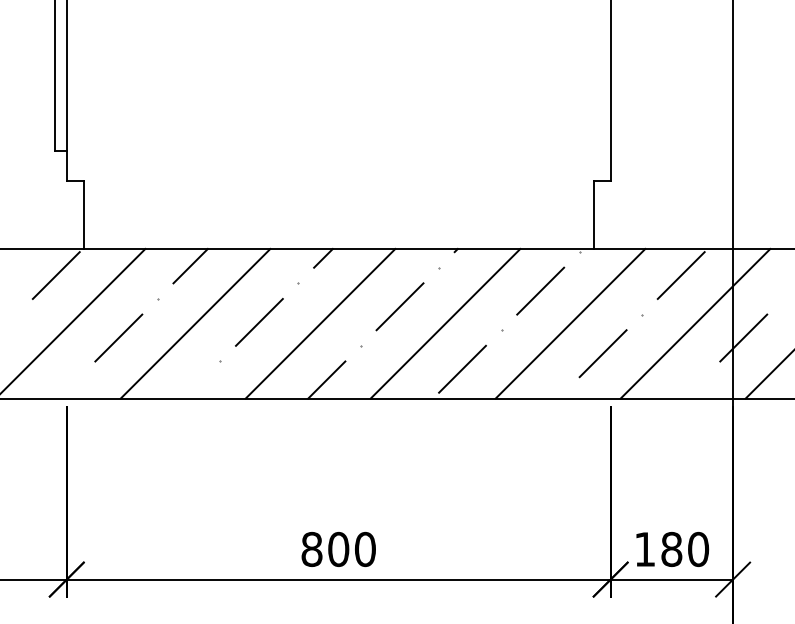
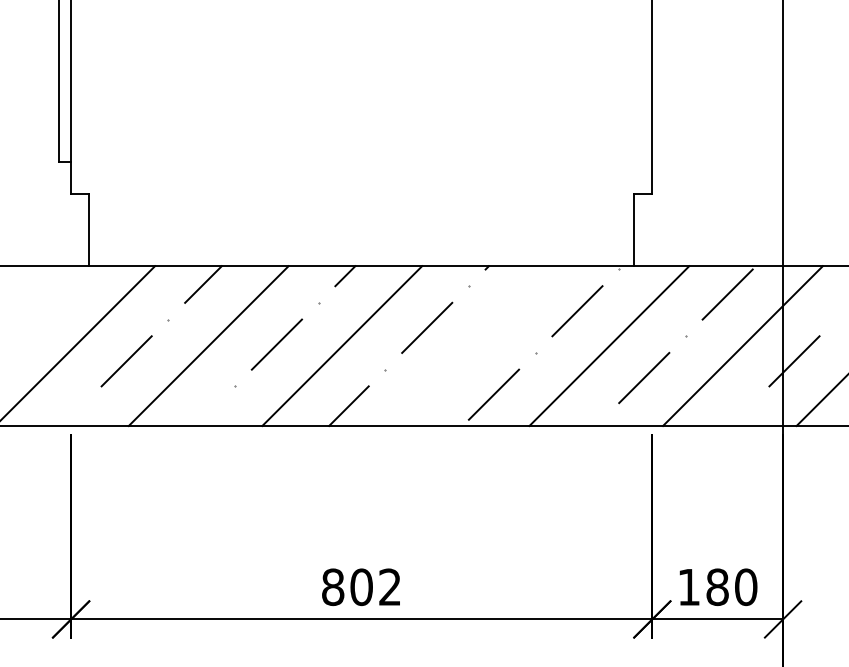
line: (55, 275) -> (59, 294), removed
line: (445, 323) -> (475, 345), removed
text: (365, 549) -> (390, 587), 800 -> 802

